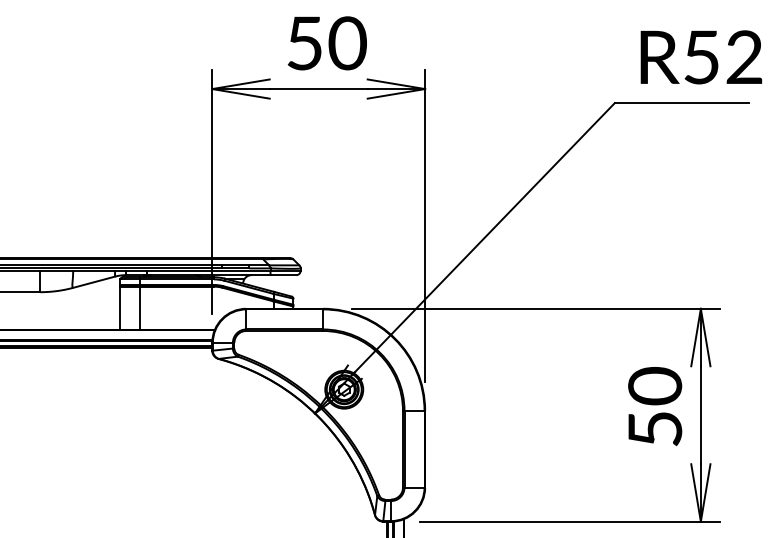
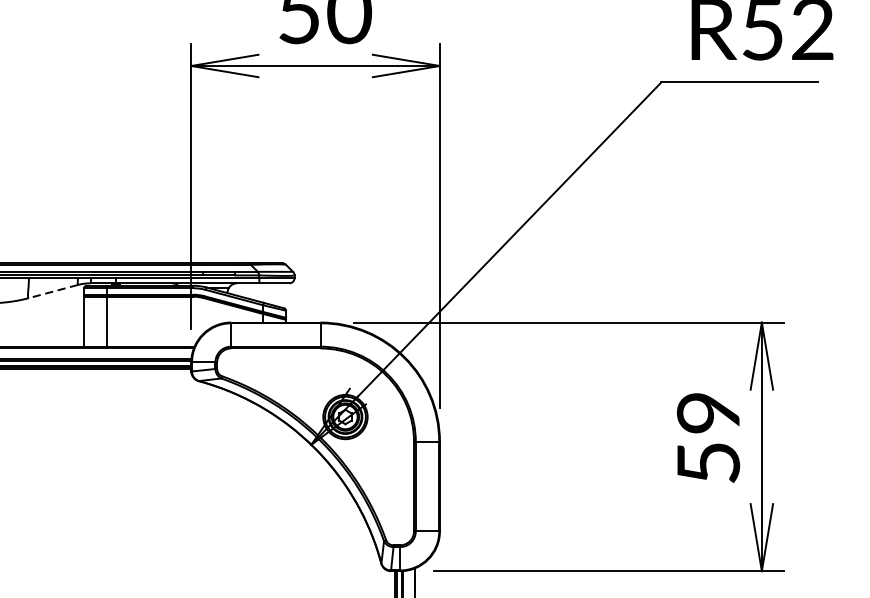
line: (94, 282) -> (53, 291), solid -> dashed
text: (655, 386) -> (708, 413), 50 -> 59

